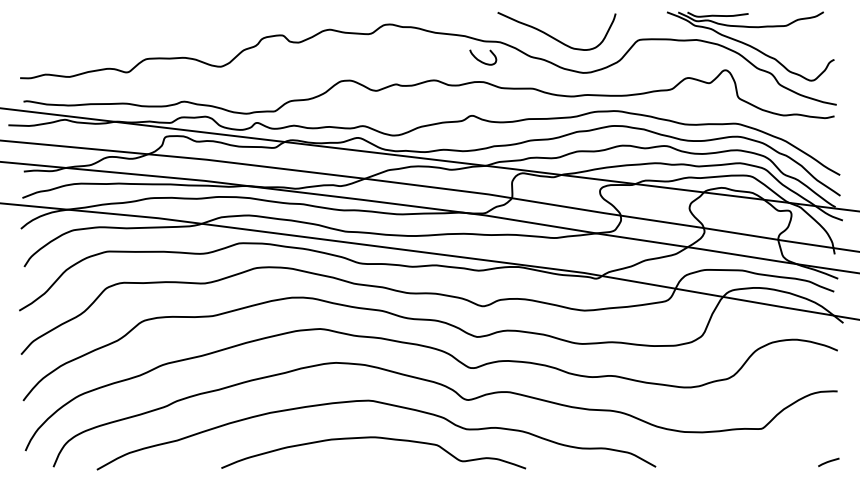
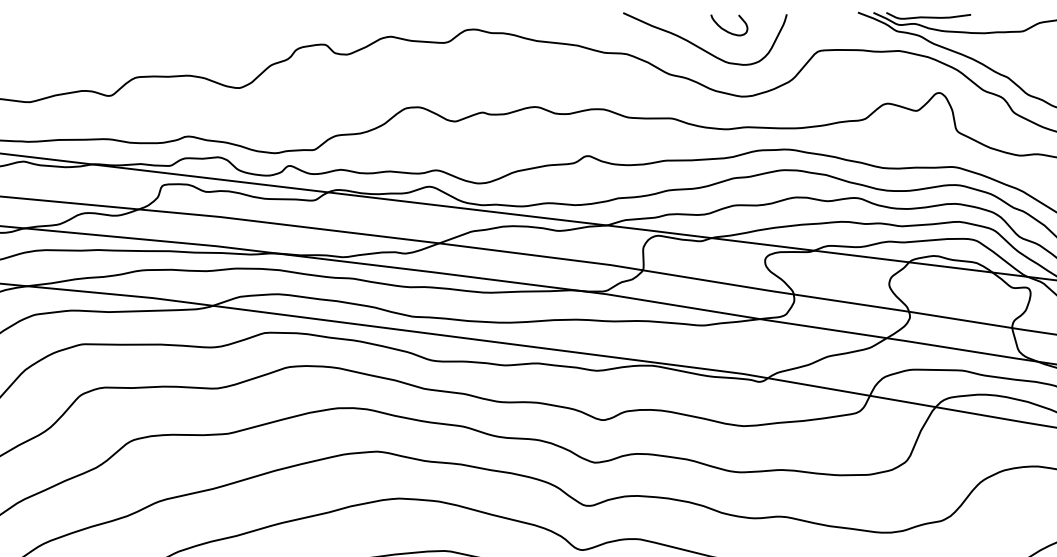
curve: (481, 60) -> (726, 29), moved

